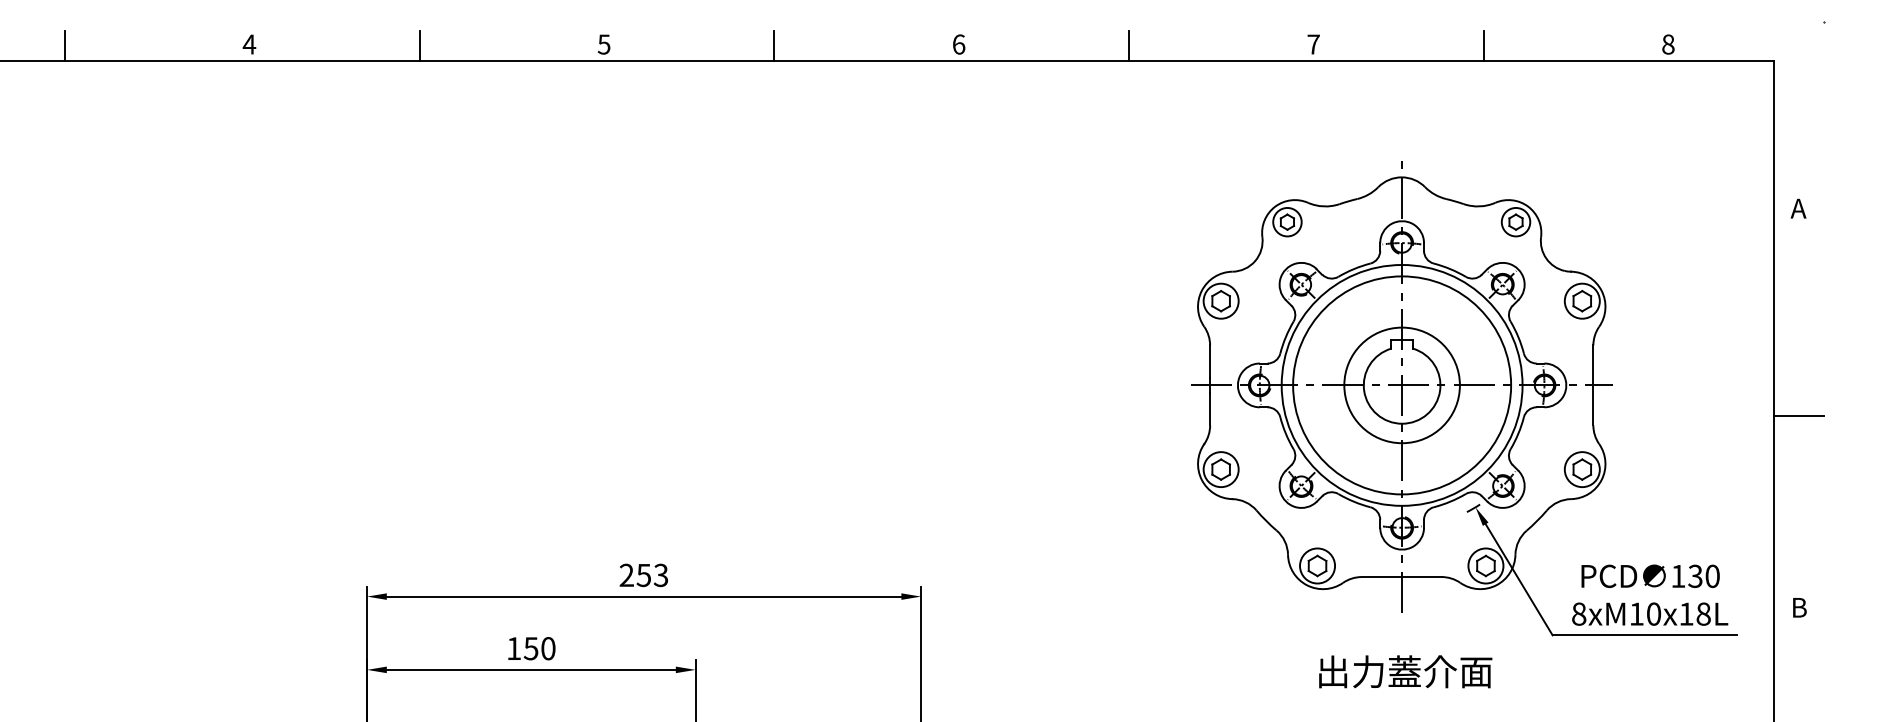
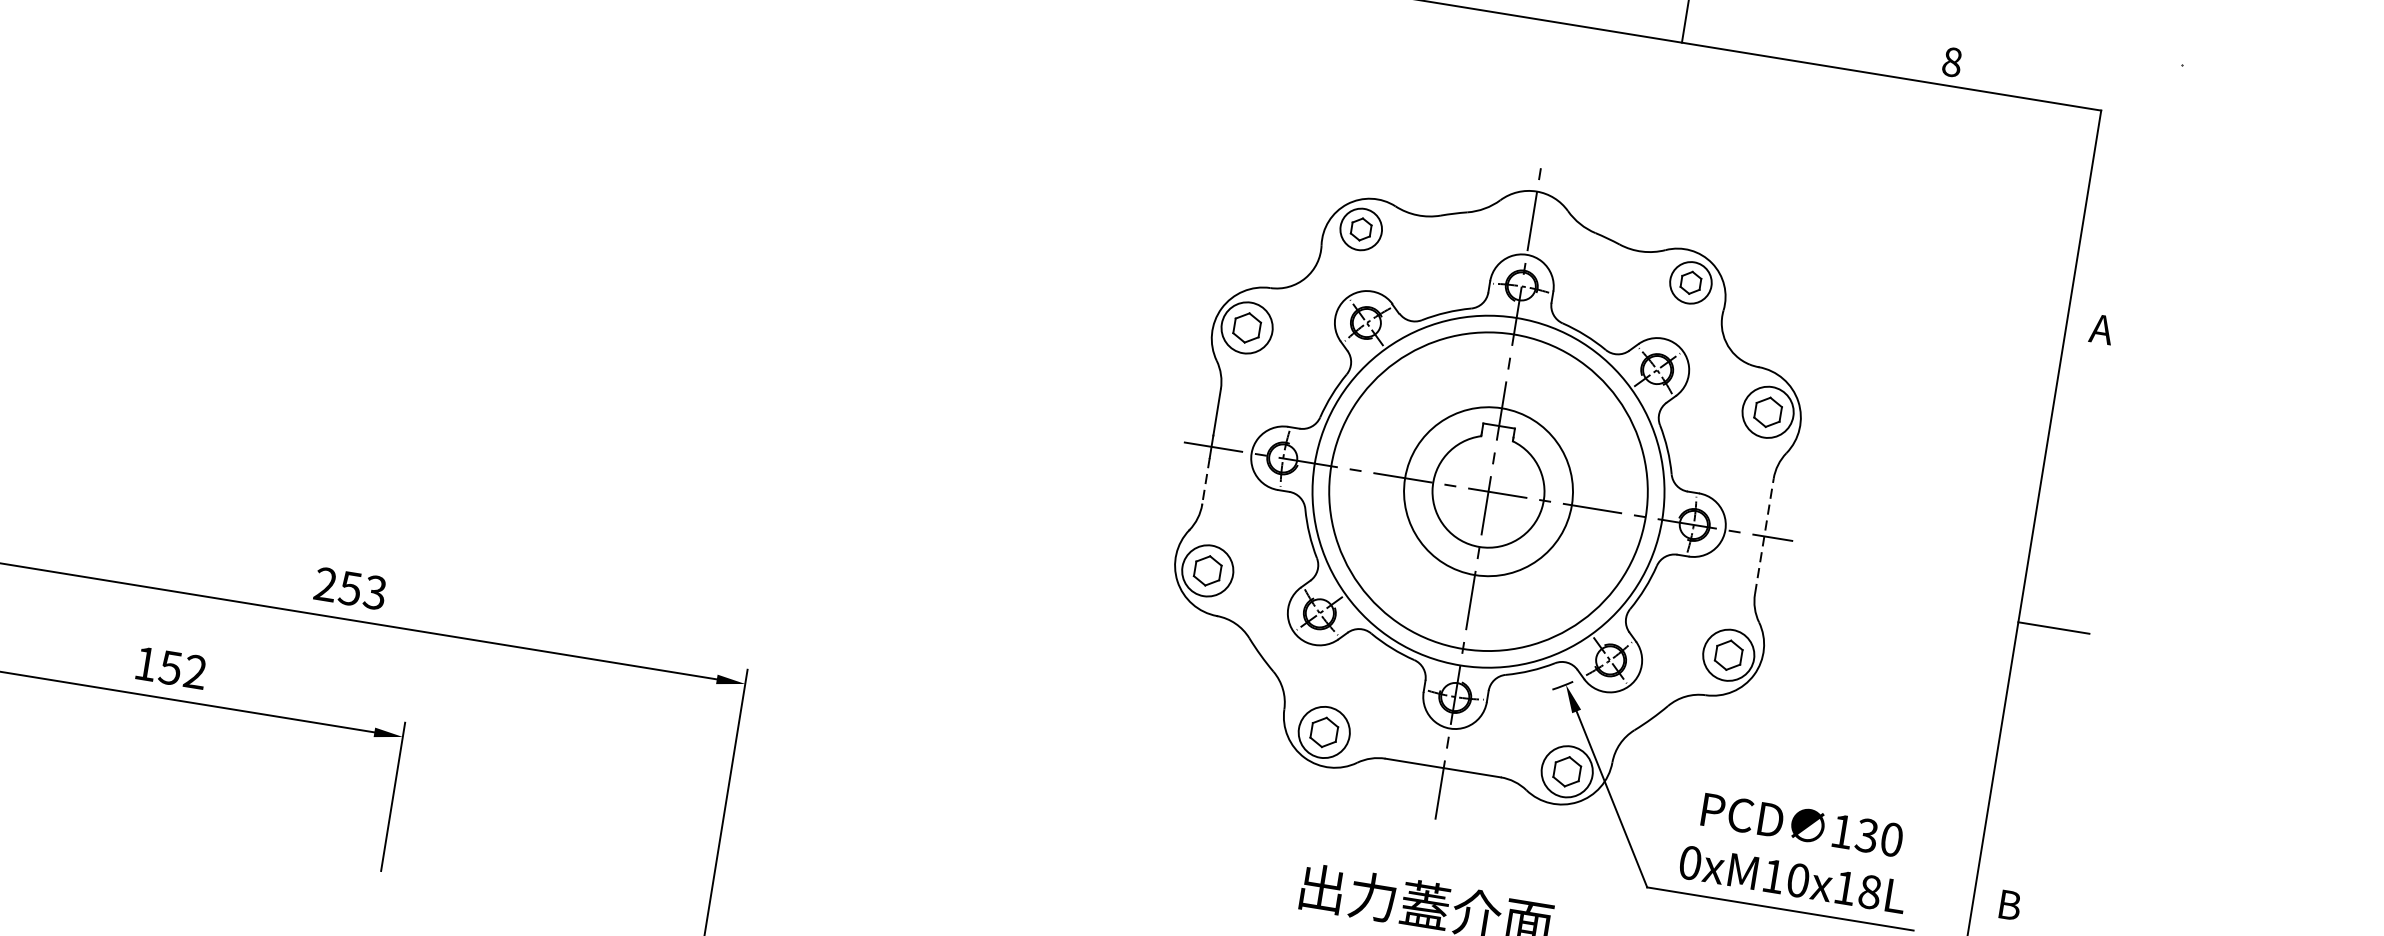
line: (1593, 385) -> (1764, 536), solid -> dashed
line: (1210, 409) -> (1206, 481), solid -> dashed
text: (1579, 614) -> (1690, 863), 8xM10x18L -> 0xM10x18L
text: (548, 648) -> (195, 671), 150 -> 152

